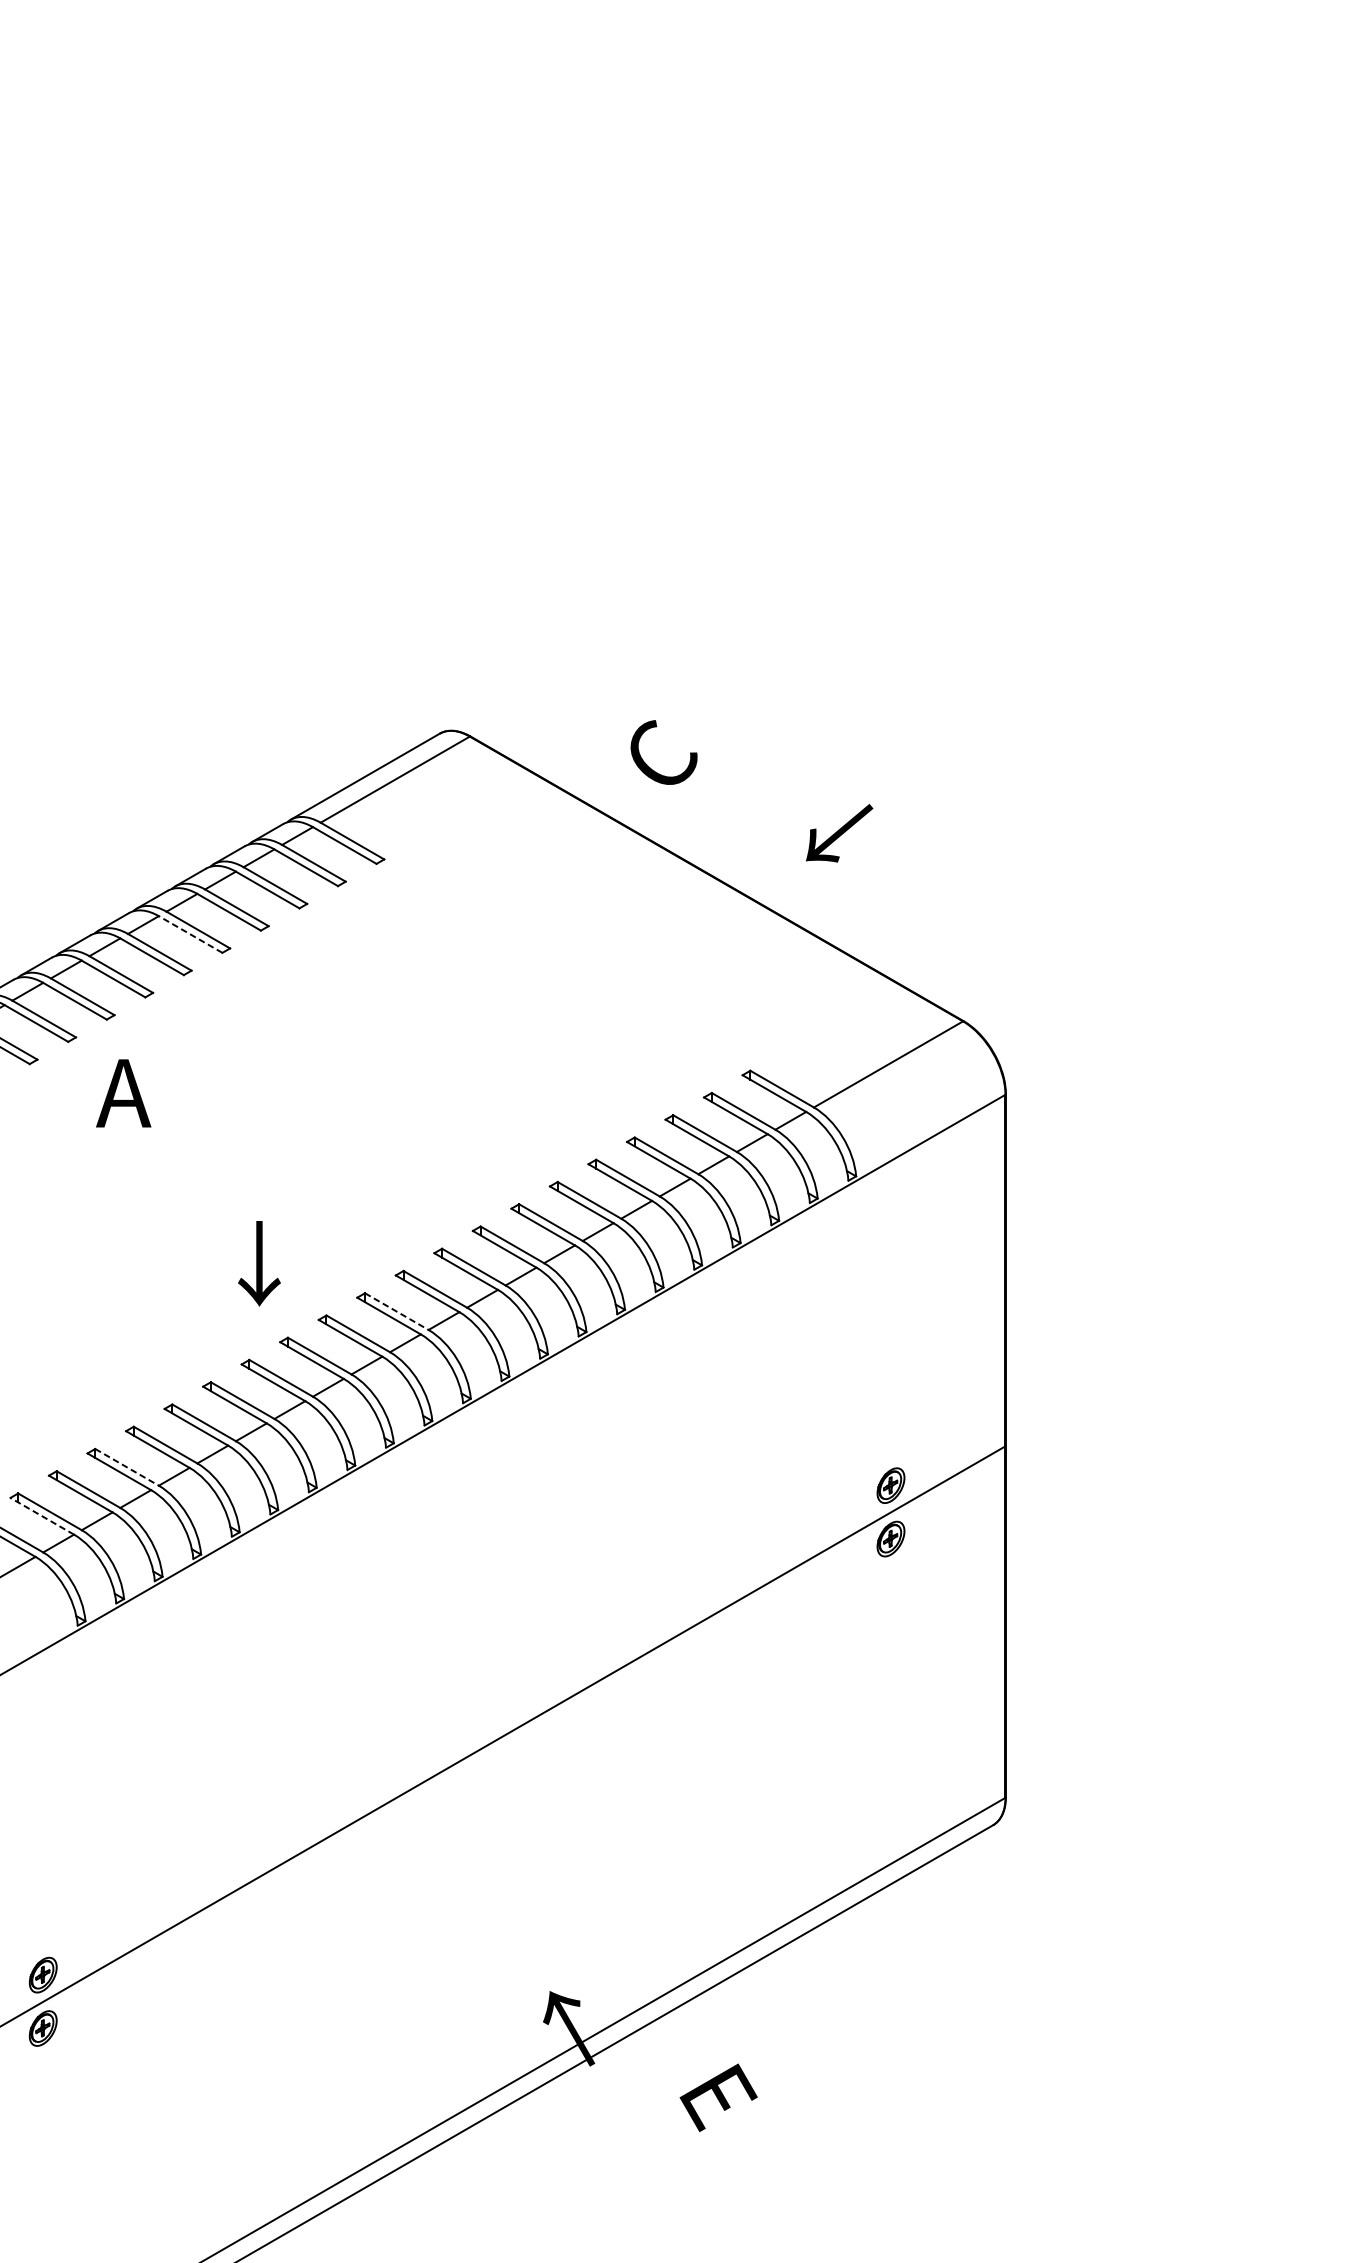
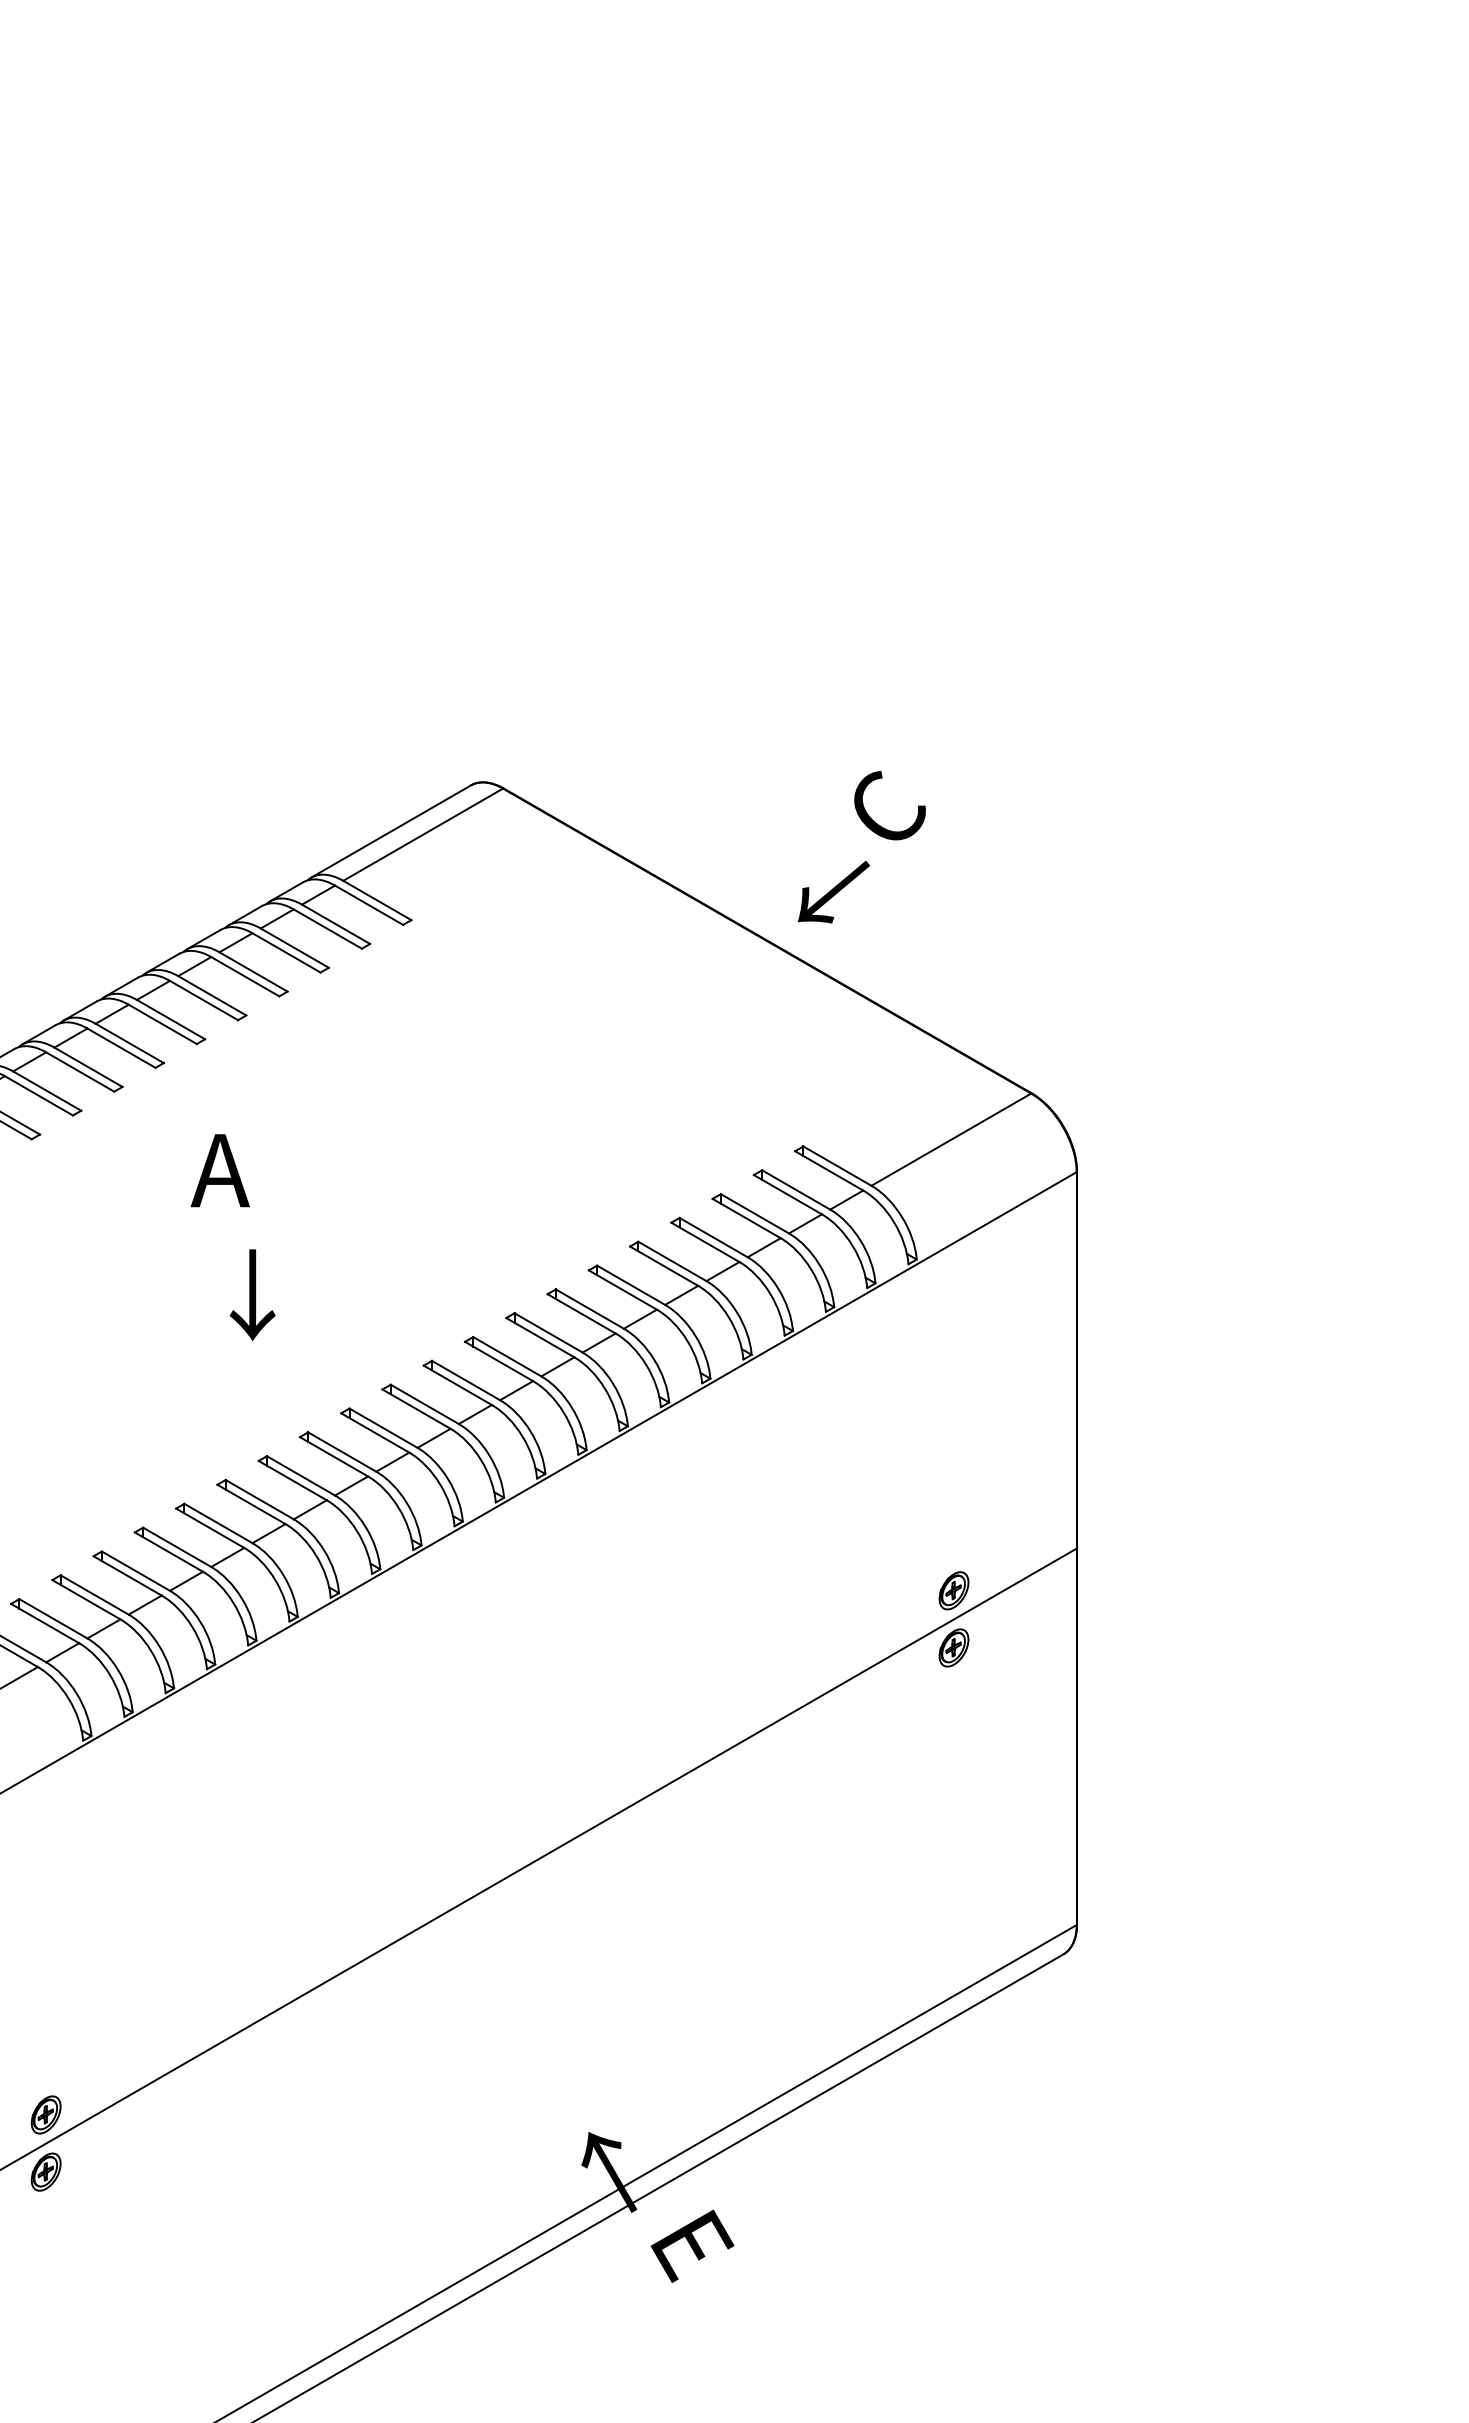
text: (663, 752) -> (889, 805), moved
text: (840, 833) -> (834, 892), moved
line: (190, 934) -> (203, 1000), dashed -> solid
text: (122, 1093) -> (219, 1170), moved
text: (259, 1263) -> (252, 1294), moved
line: (397, 1311) -> (425, 1404), dashed -> solid
line: (127, 1467) -> (136, 1571), dashed -> solid
line: (41, 1516) -> (44, 1623), dashed -> solid
text: (718, 2097) -> (692, 2245), moved

